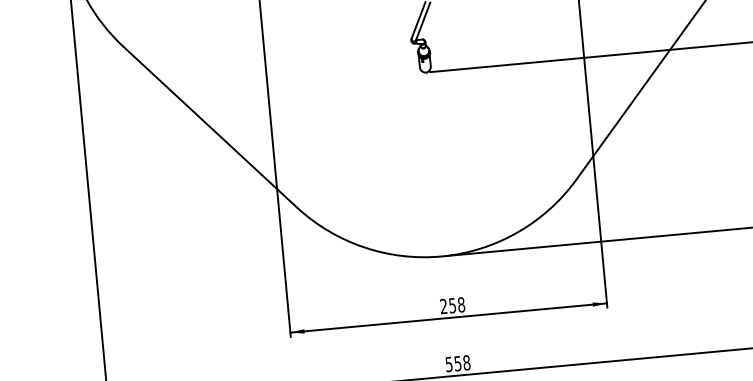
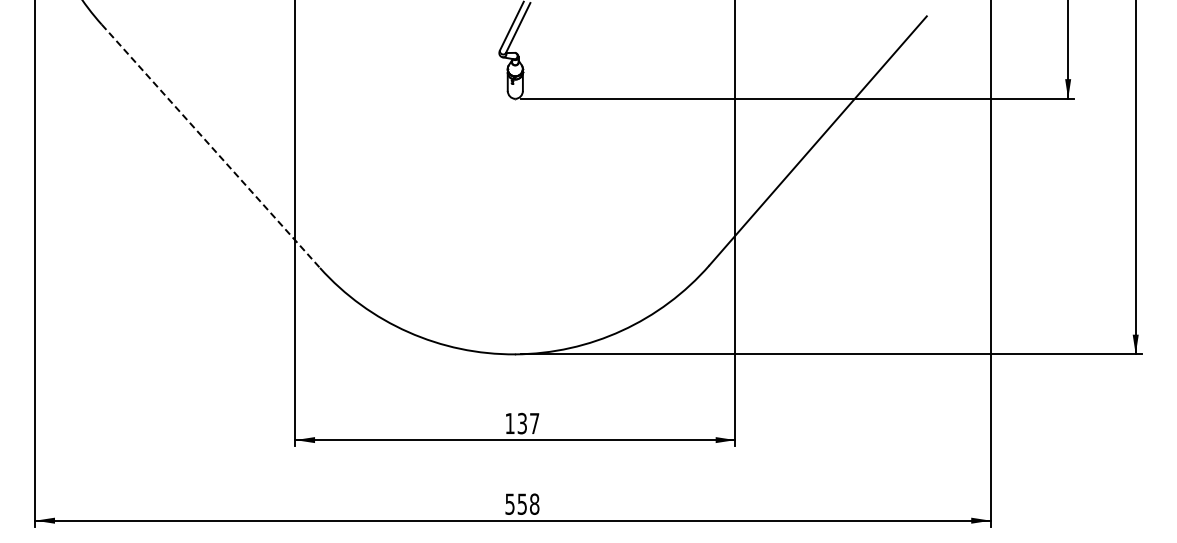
line: (210, 127) -> (211, 146), solid -> dashed
text: (452, 305) -> (522, 423), 258 -> 137

